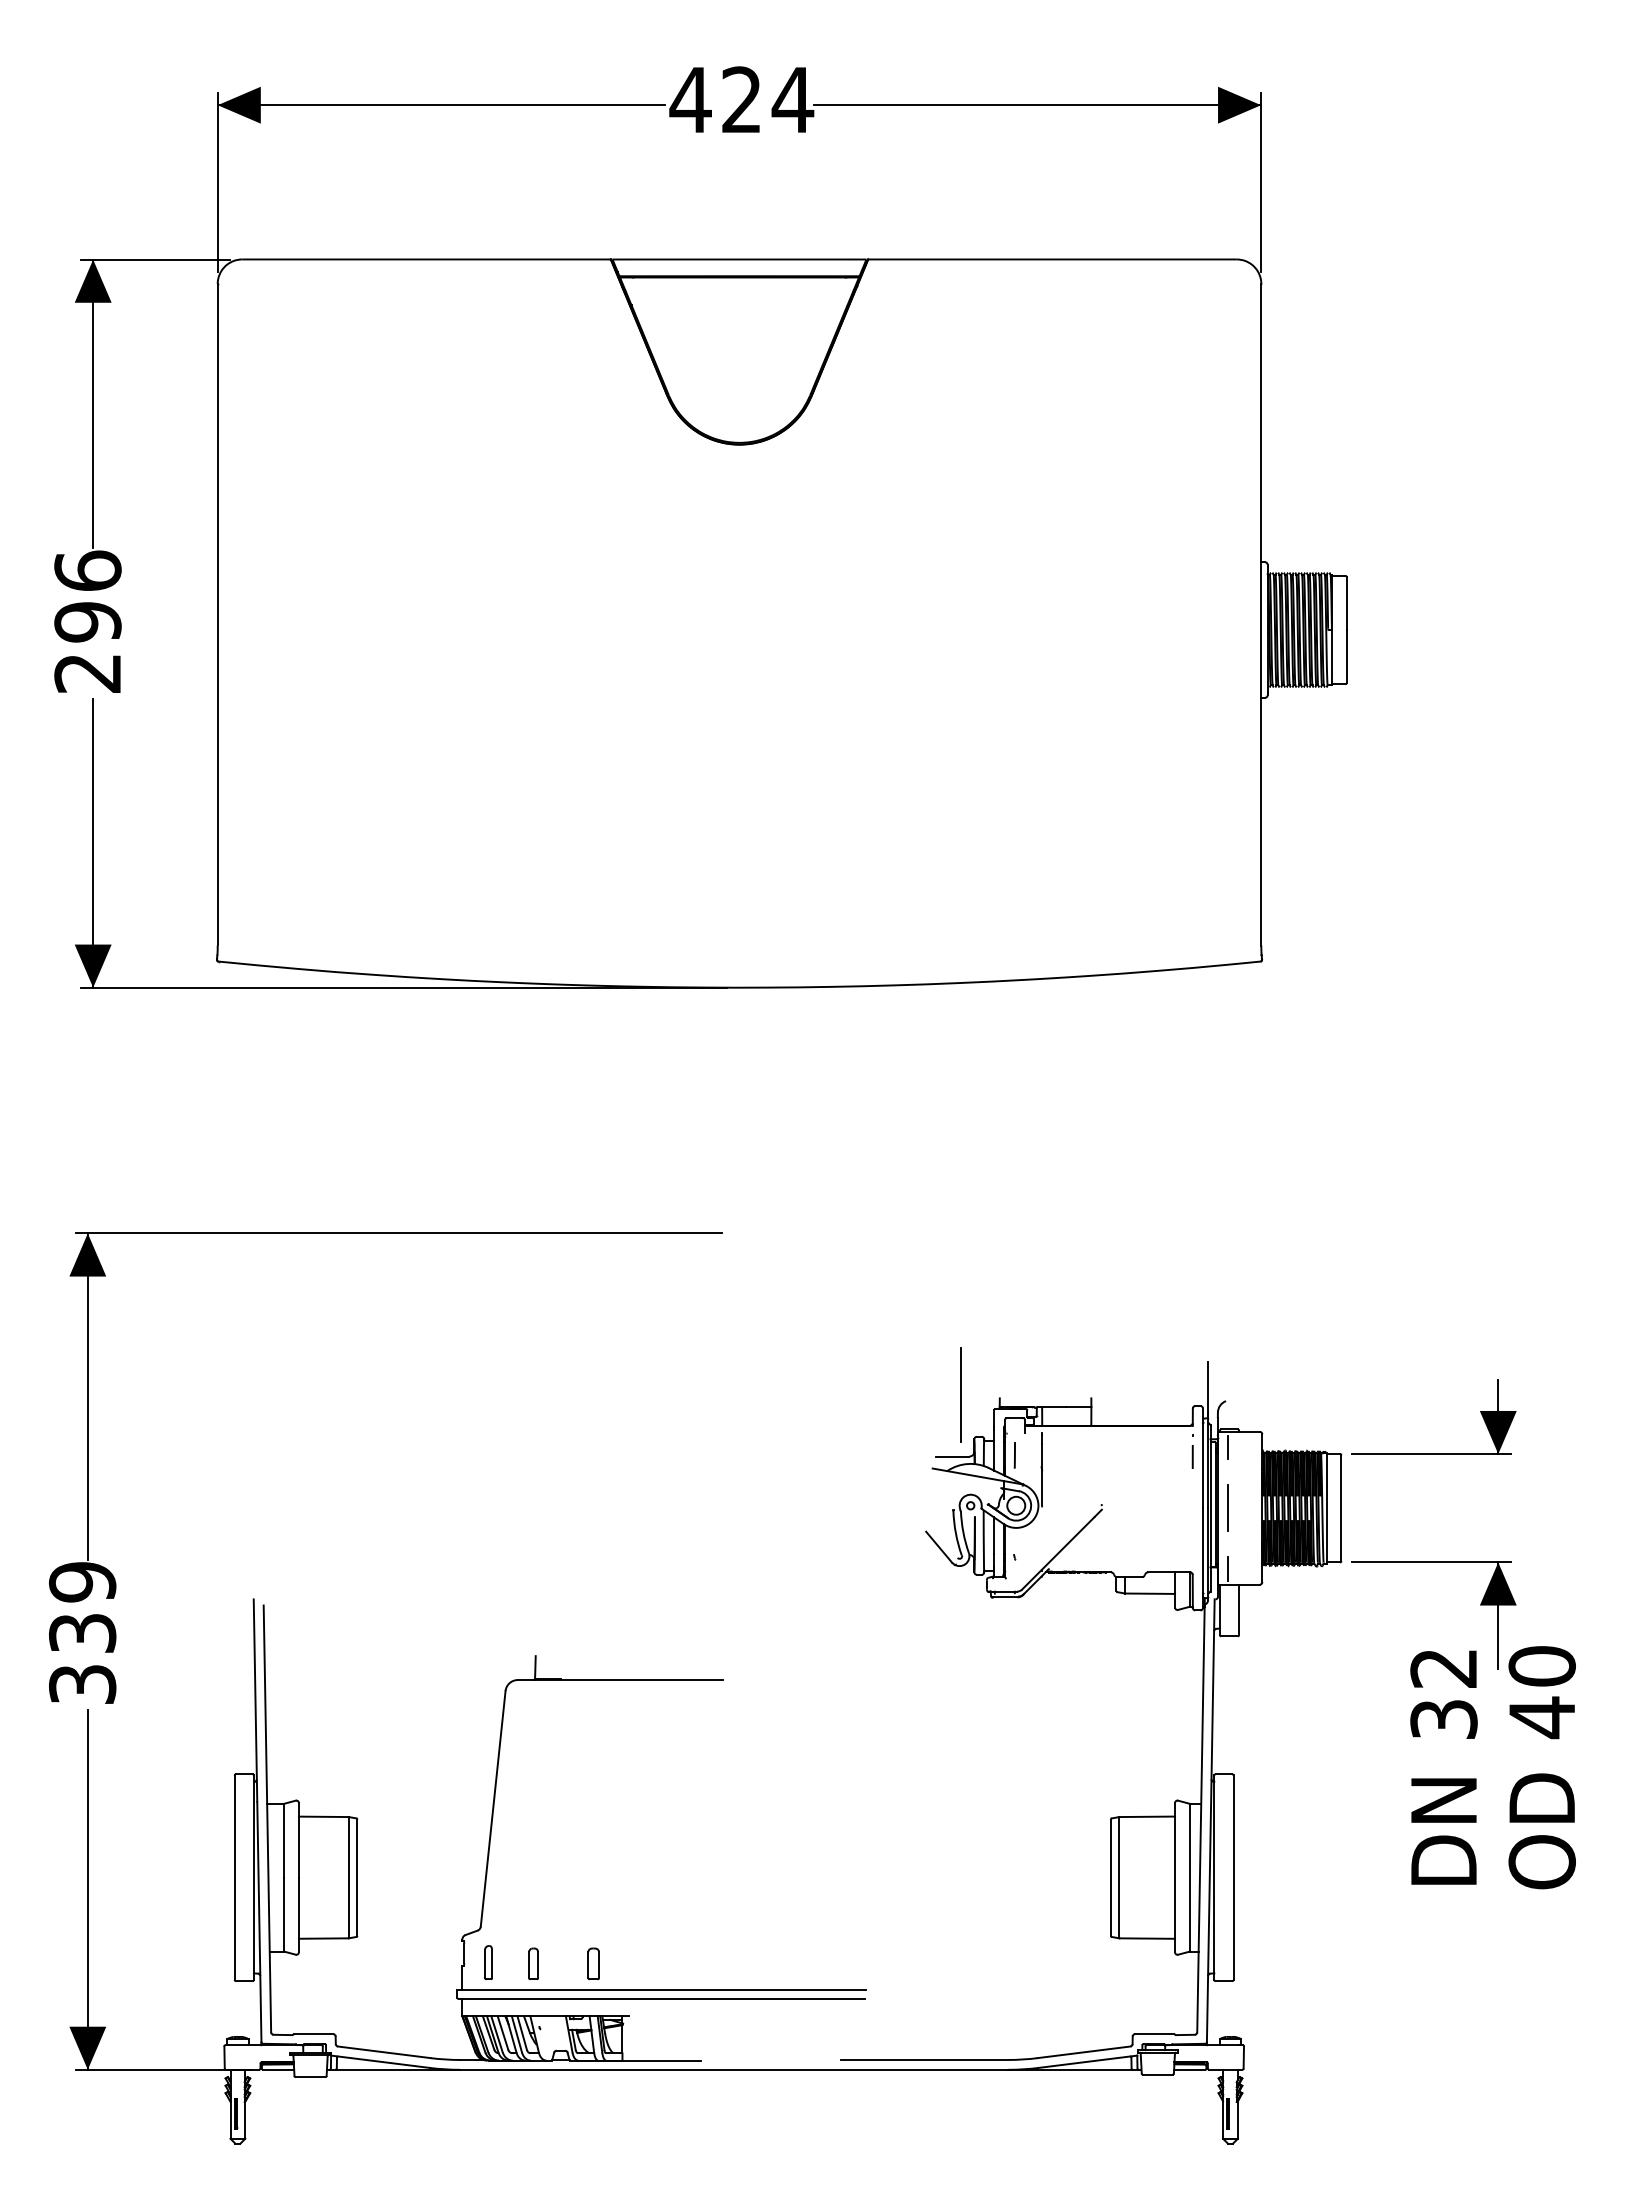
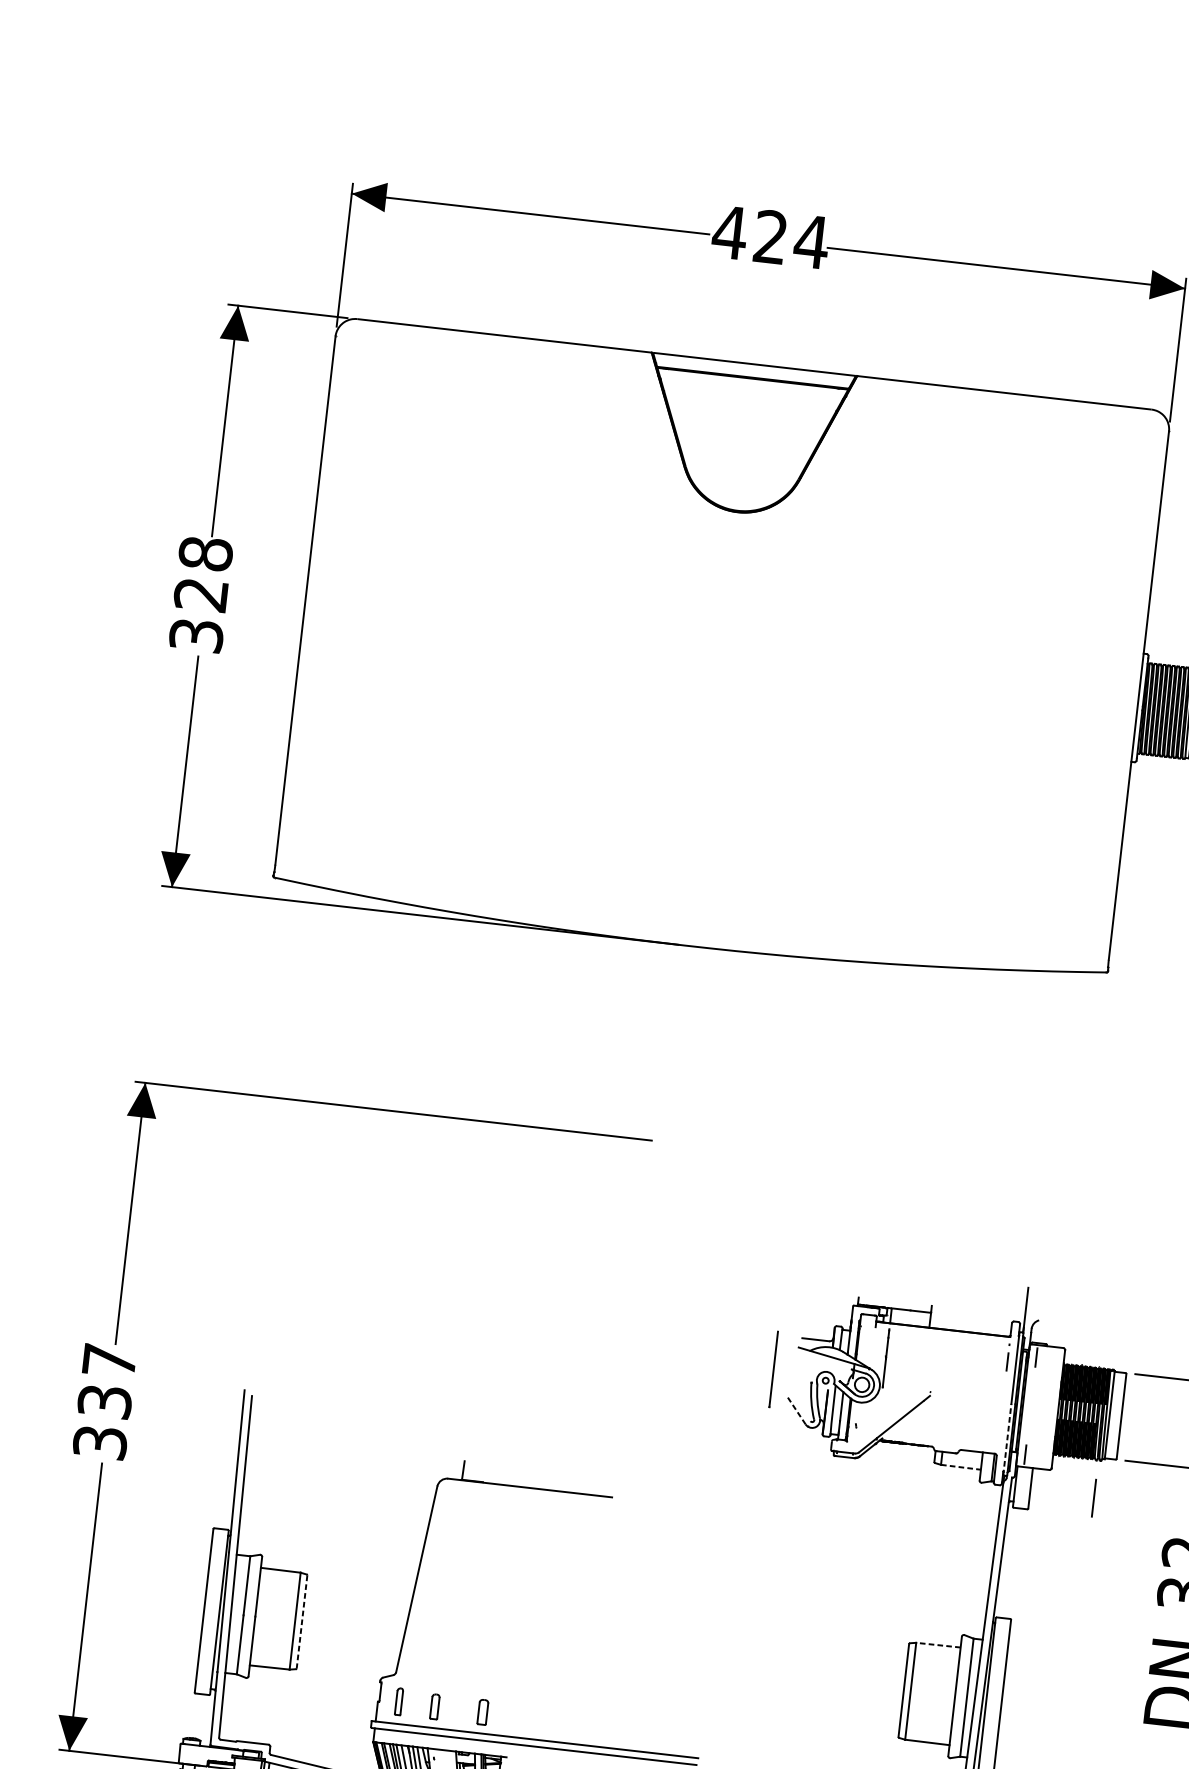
text: (87, 621) -> (200, 594), 296 -> 328
line: (960, 1394) -> (773, 1368), moved
line: (1014, 1455) -> (865, 1344), removed
line: (1227, 1507) -> (1093, 1497), moved
line: (938, 1546) -> (796, 1410), solid -> dashed
line: (1203, 1553) -> (1007, 1440), solid -> dashed
text: (82, 1582) -> (109, 1361), 339 -> 337
line: (1150, 1593) -> (961, 1467), solid -> dashed
line: (1147, 1816) -> (938, 1644), solid -> dashed
line: (357, 1878) -> (302, 1622), solid -> dashed

